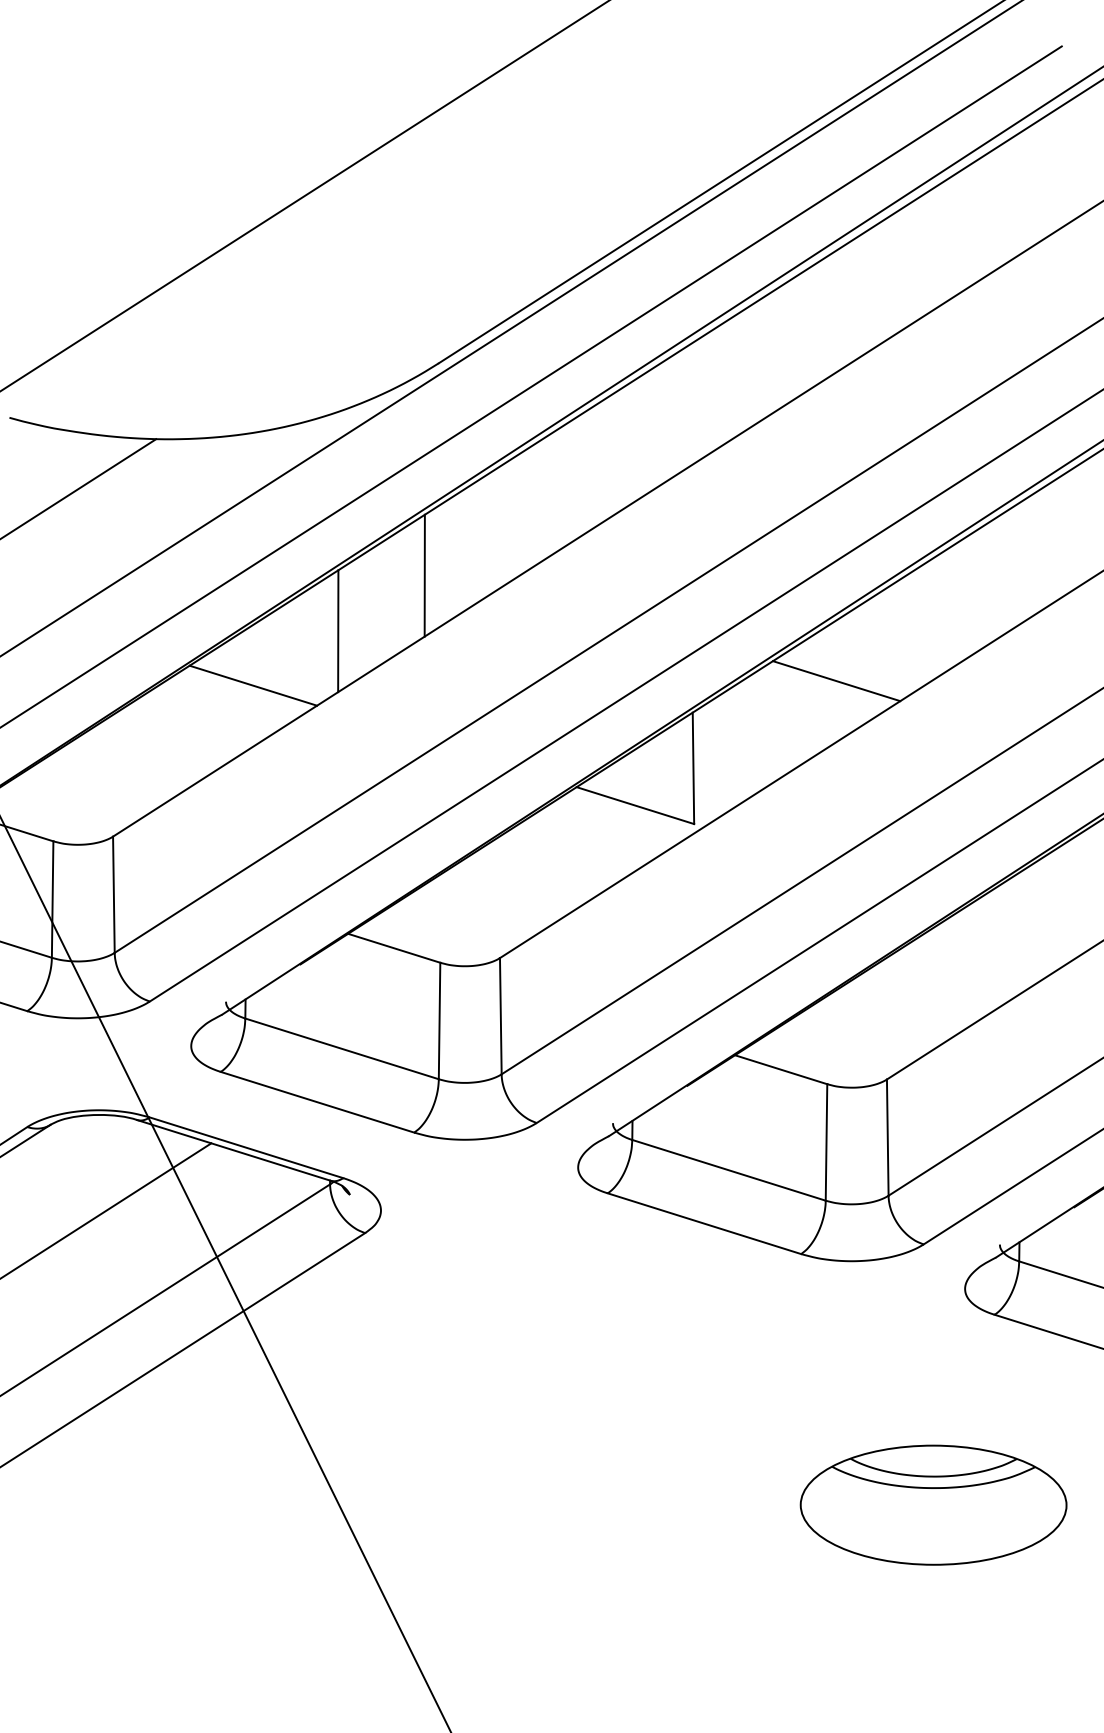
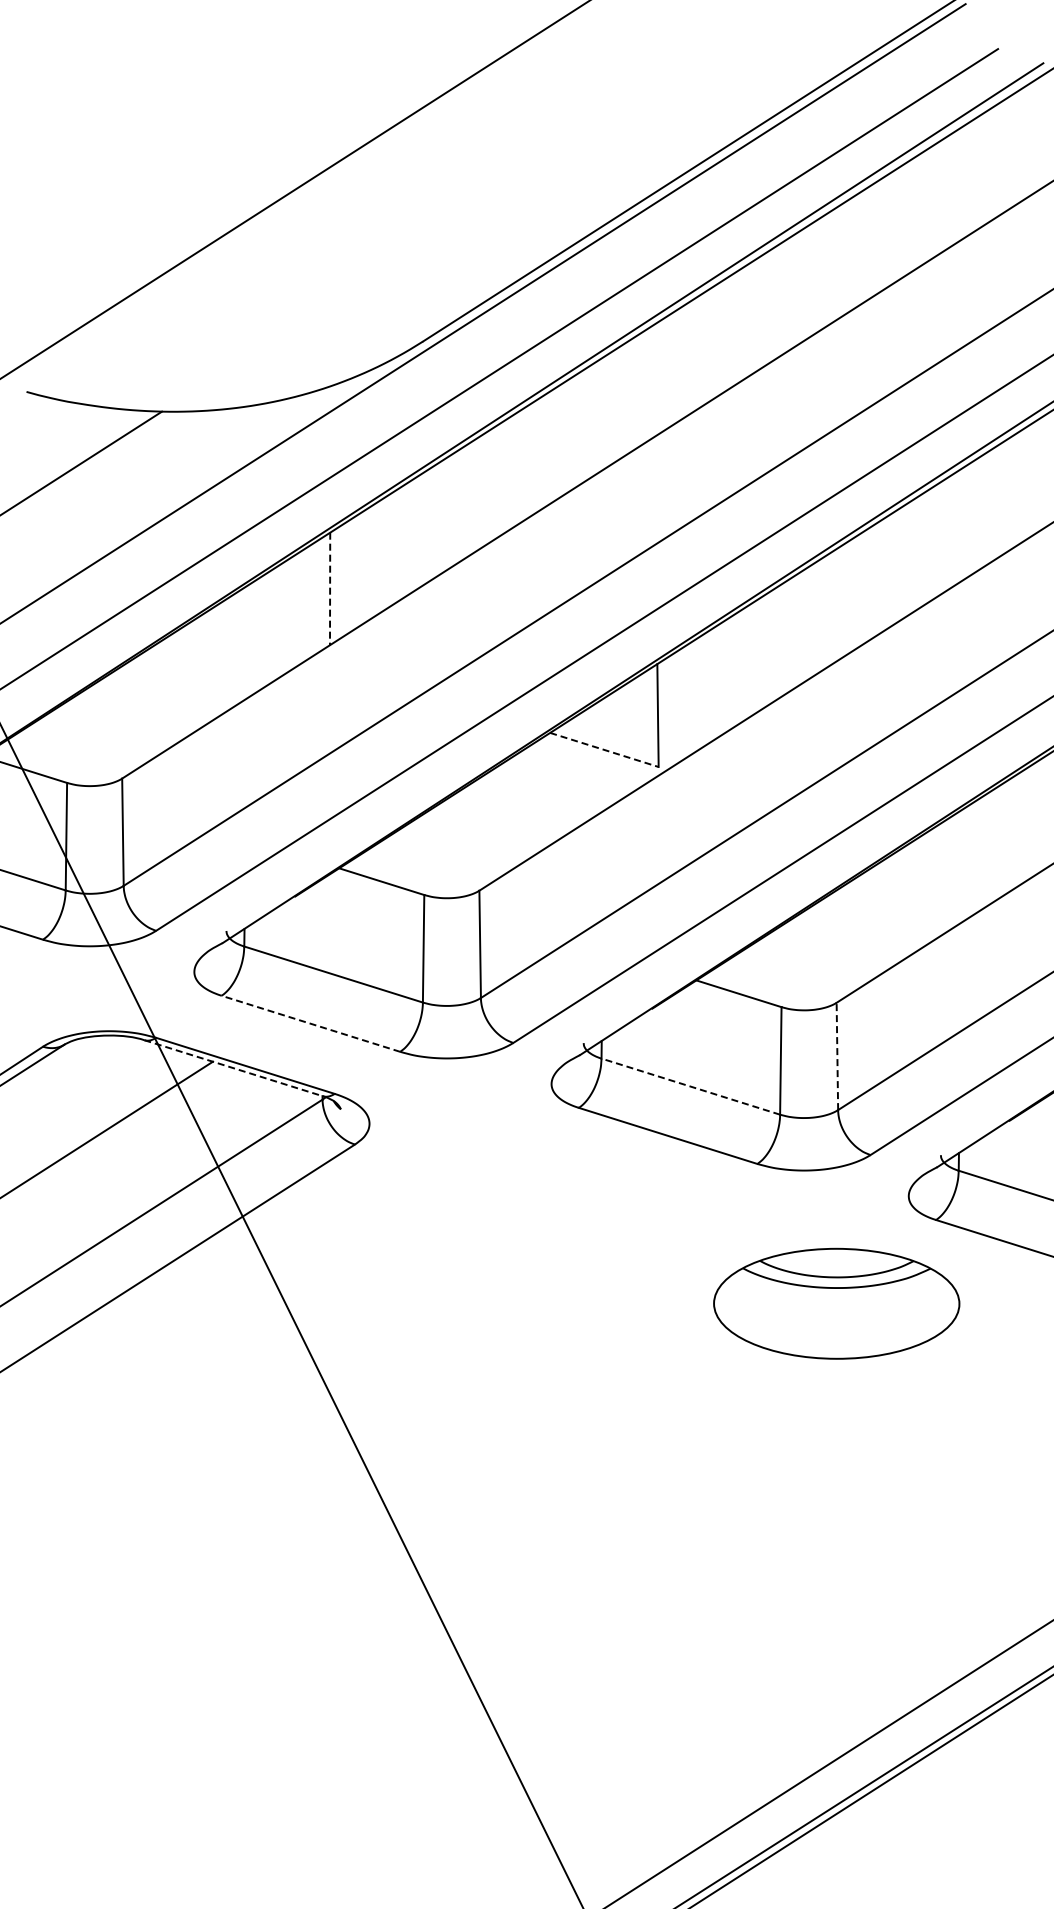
line: (424, 575) -> (409, 537), removed
line: (338, 631) -> (330, 589), solid -> dashed
line: (835, 680) -> (789, 634), removed
line: (253, 684) -> (251, 638), removed
line: (635, 805) -> (604, 749), solid -> dashed
line: (317, 1101) -> (310, 1023), solid -> dashed
line: (887, 1137) -> (837, 1056), solid -> dashed
line: (233, 1150) -> (233, 1068), solid -> dashed
line: (728, 1170) -> (690, 1086), solid -> dashed
part: (933, 1504) -> (836, 1303), moved

